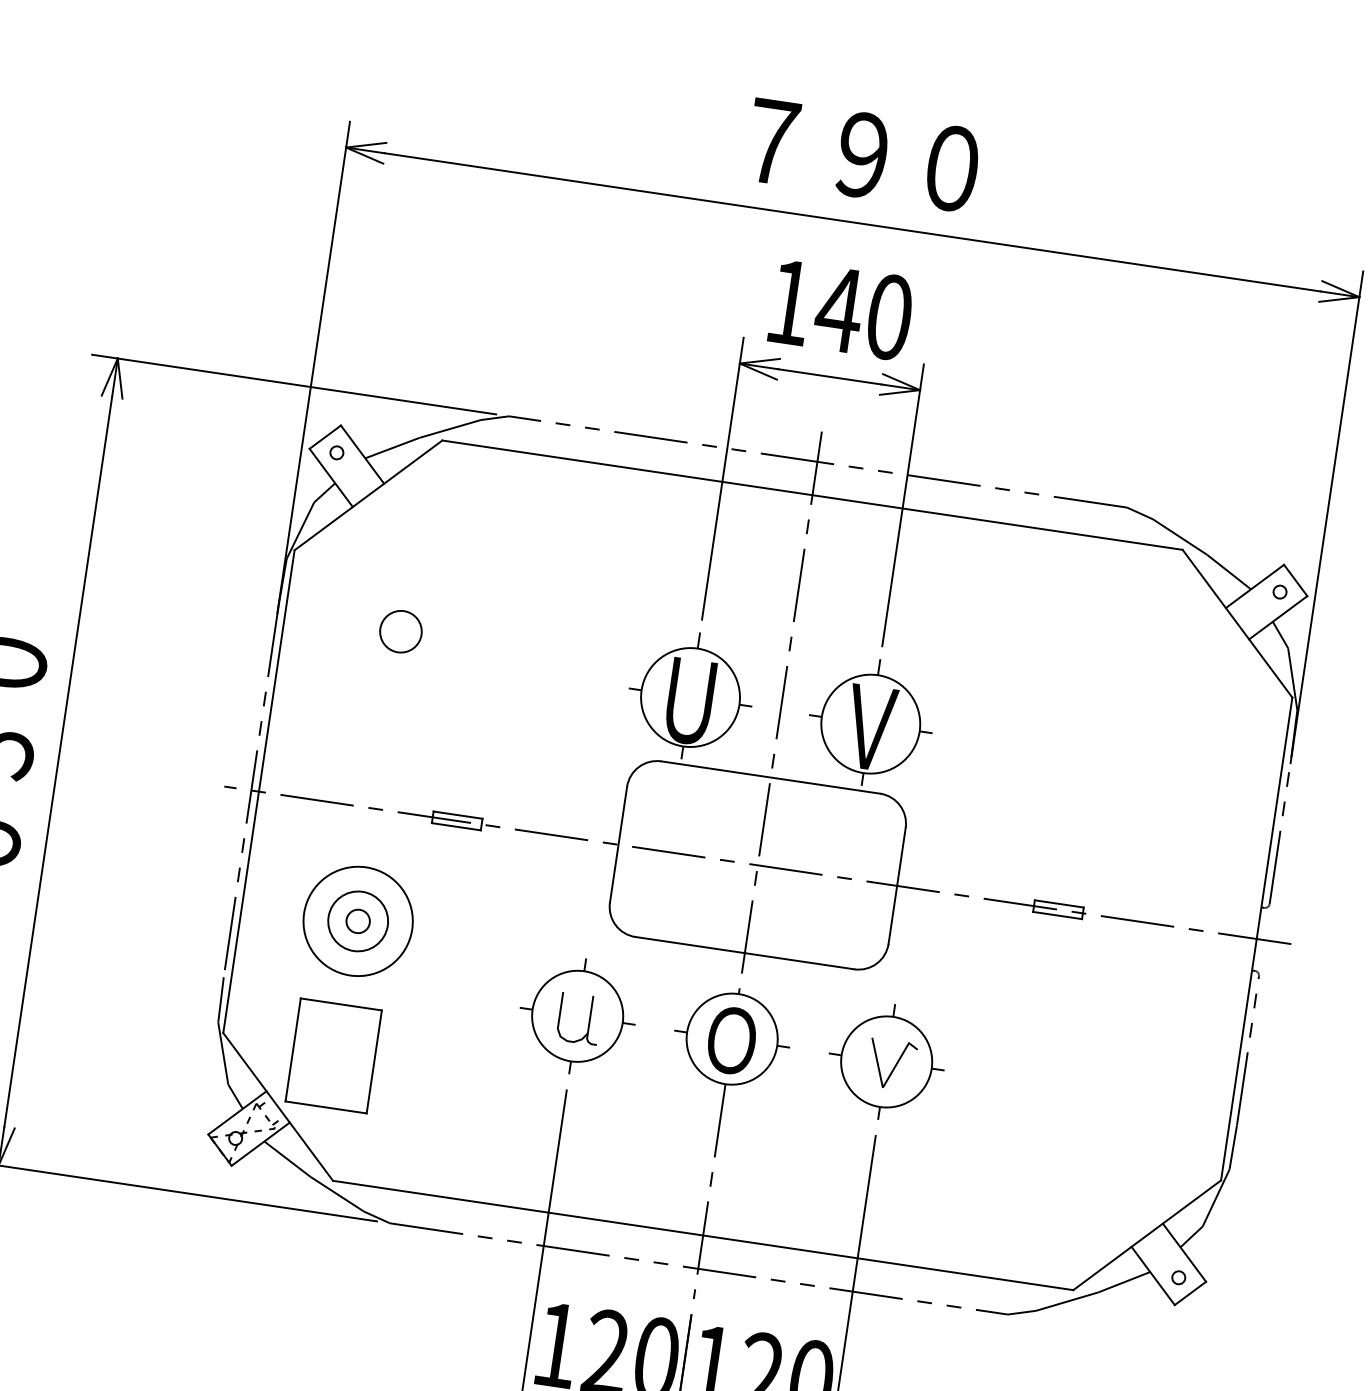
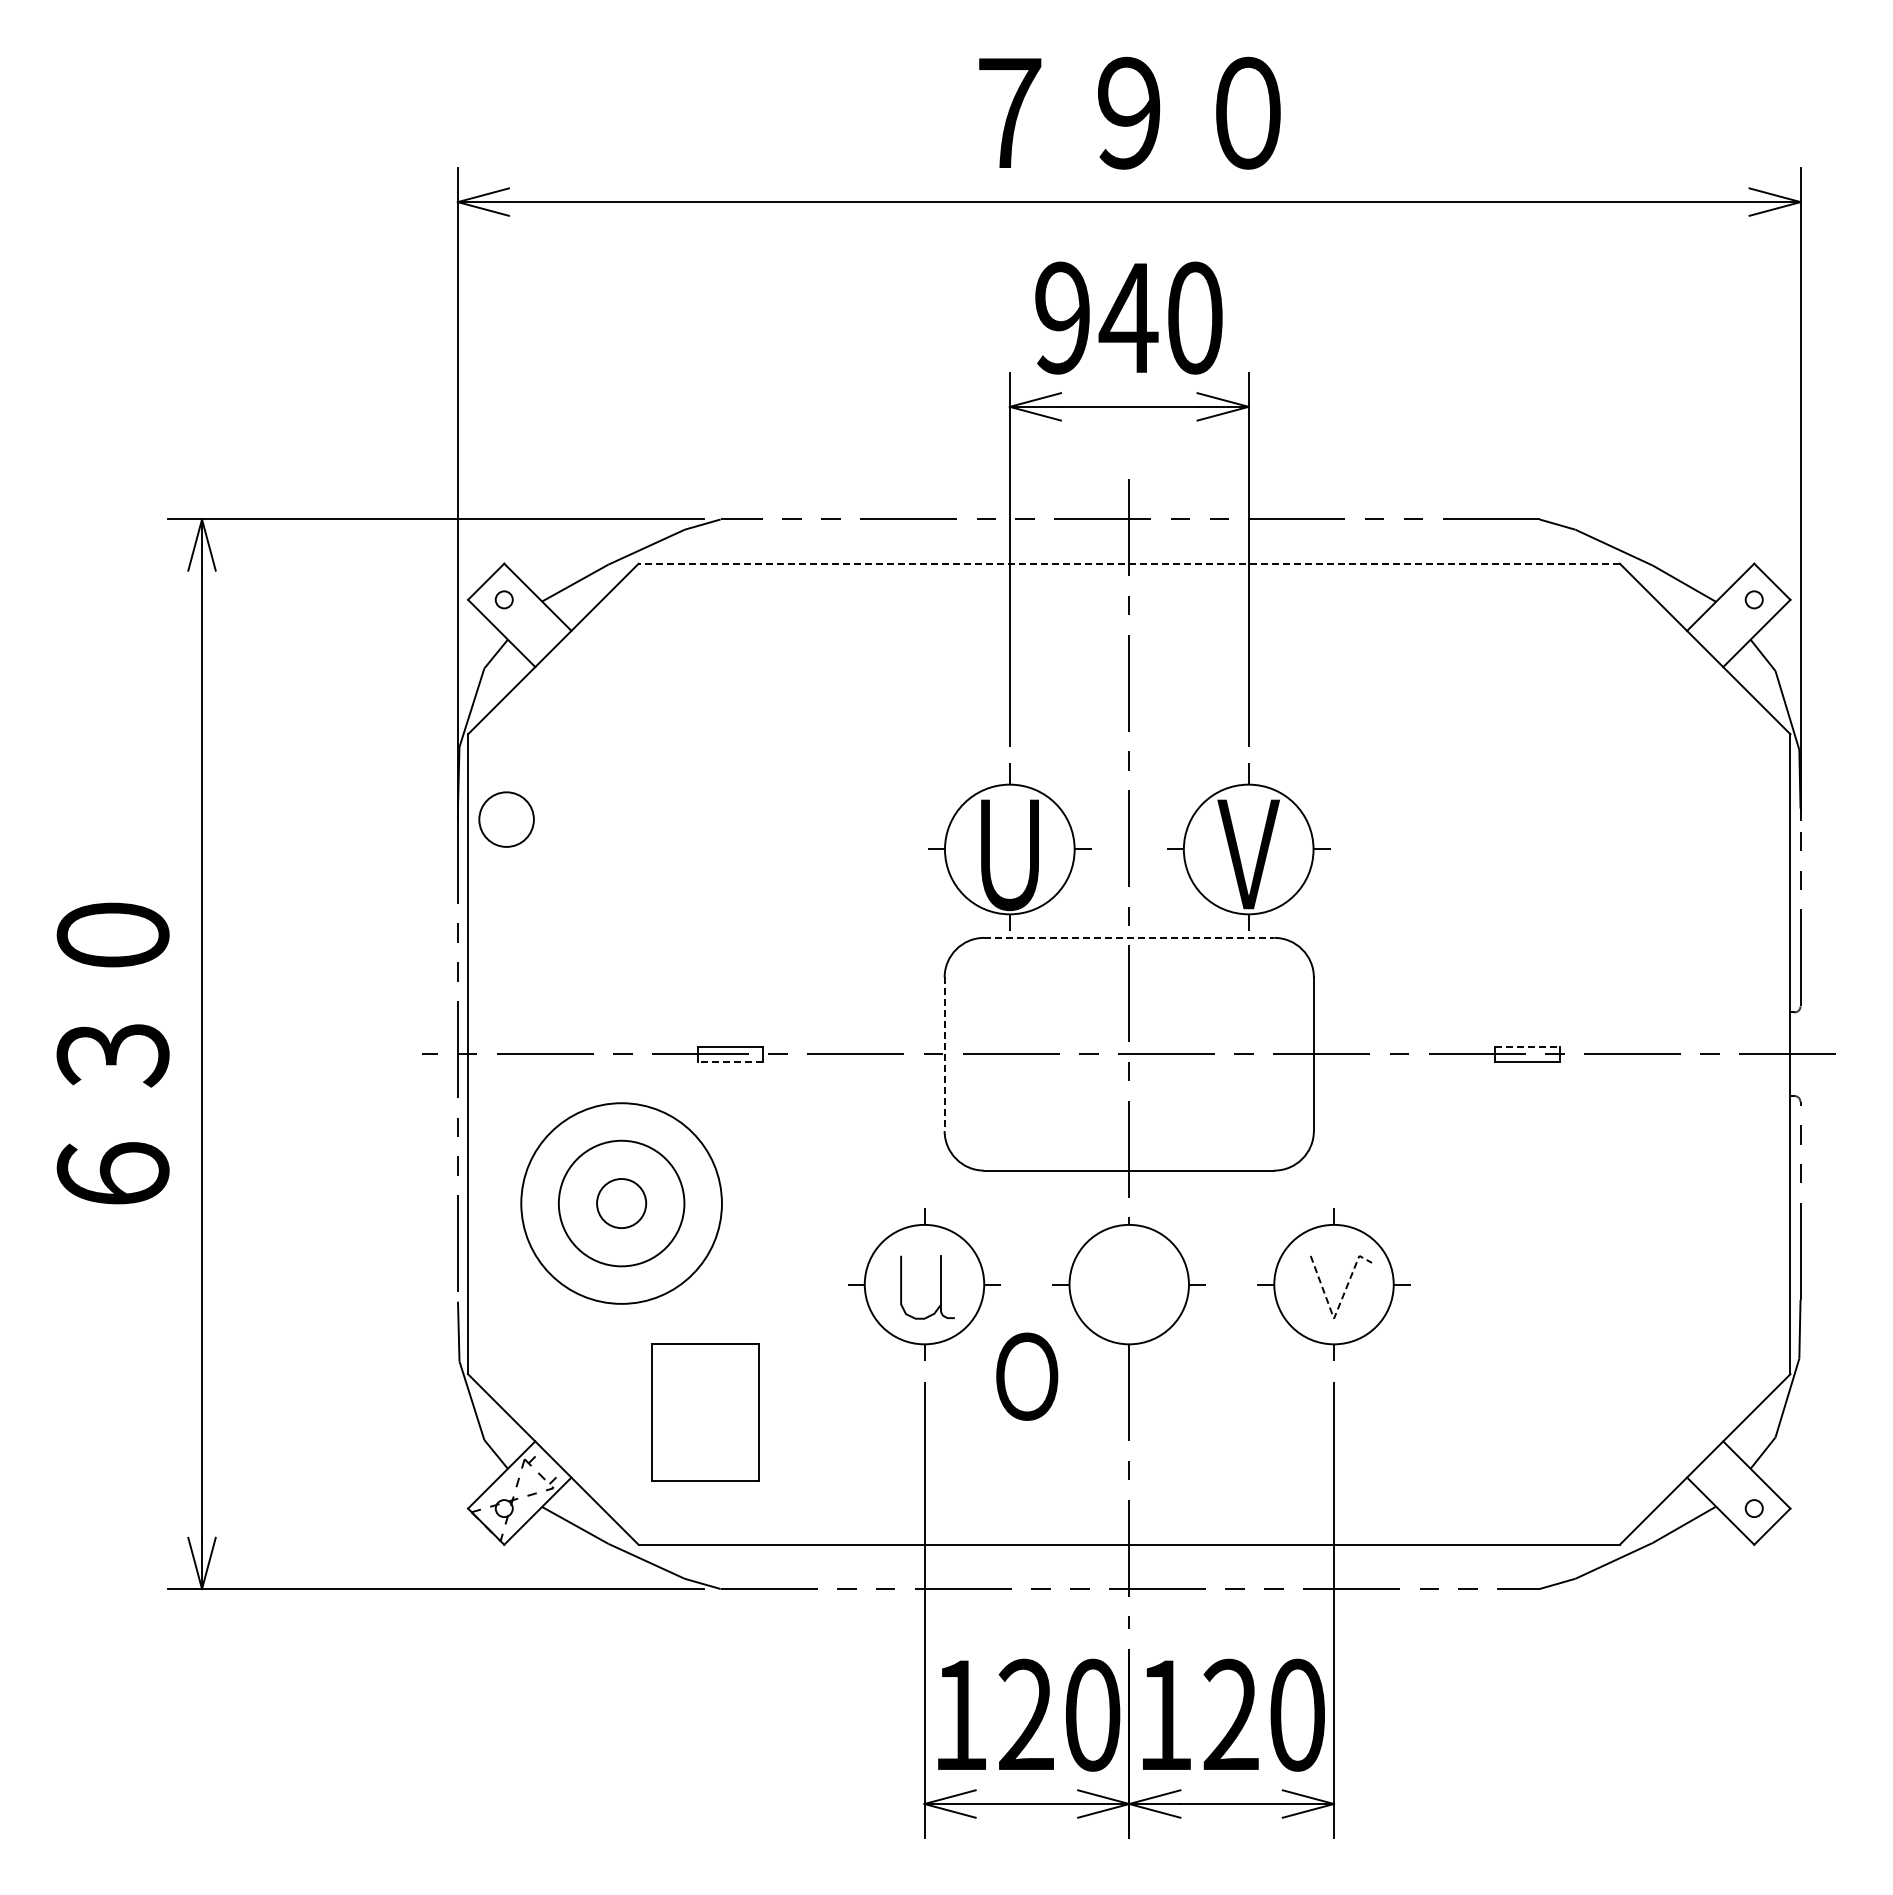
text: (789, 302) -> (1062, 317), 140 -> 940
line: (812, 495) -> (1129, 563), solid -> dashed
circle: (400, 631) -> (506, 819), moved
line: (771, 777) -> (1129, 937), solid -> dashed
line: (456, 826) -> (730, 1061), solid -> dashed
line: (618, 844) -> (944, 1054), solid -> dashed
line: (1059, 903) -> (1528, 1046), solid -> dashed
circle: (358, 921) -> (621, 1203), size x1.4
circle: (358, 921) -> (621, 1203), size x1.6
circle: (358, 921) -> (621, 1203), size x1.6
text: (732, 1040) -> (1027, 1376), moved
part: (333, 1055) -> (705, 1412), moved
line: (886, 1082) -> (1337, 1311), solid -> dashed

